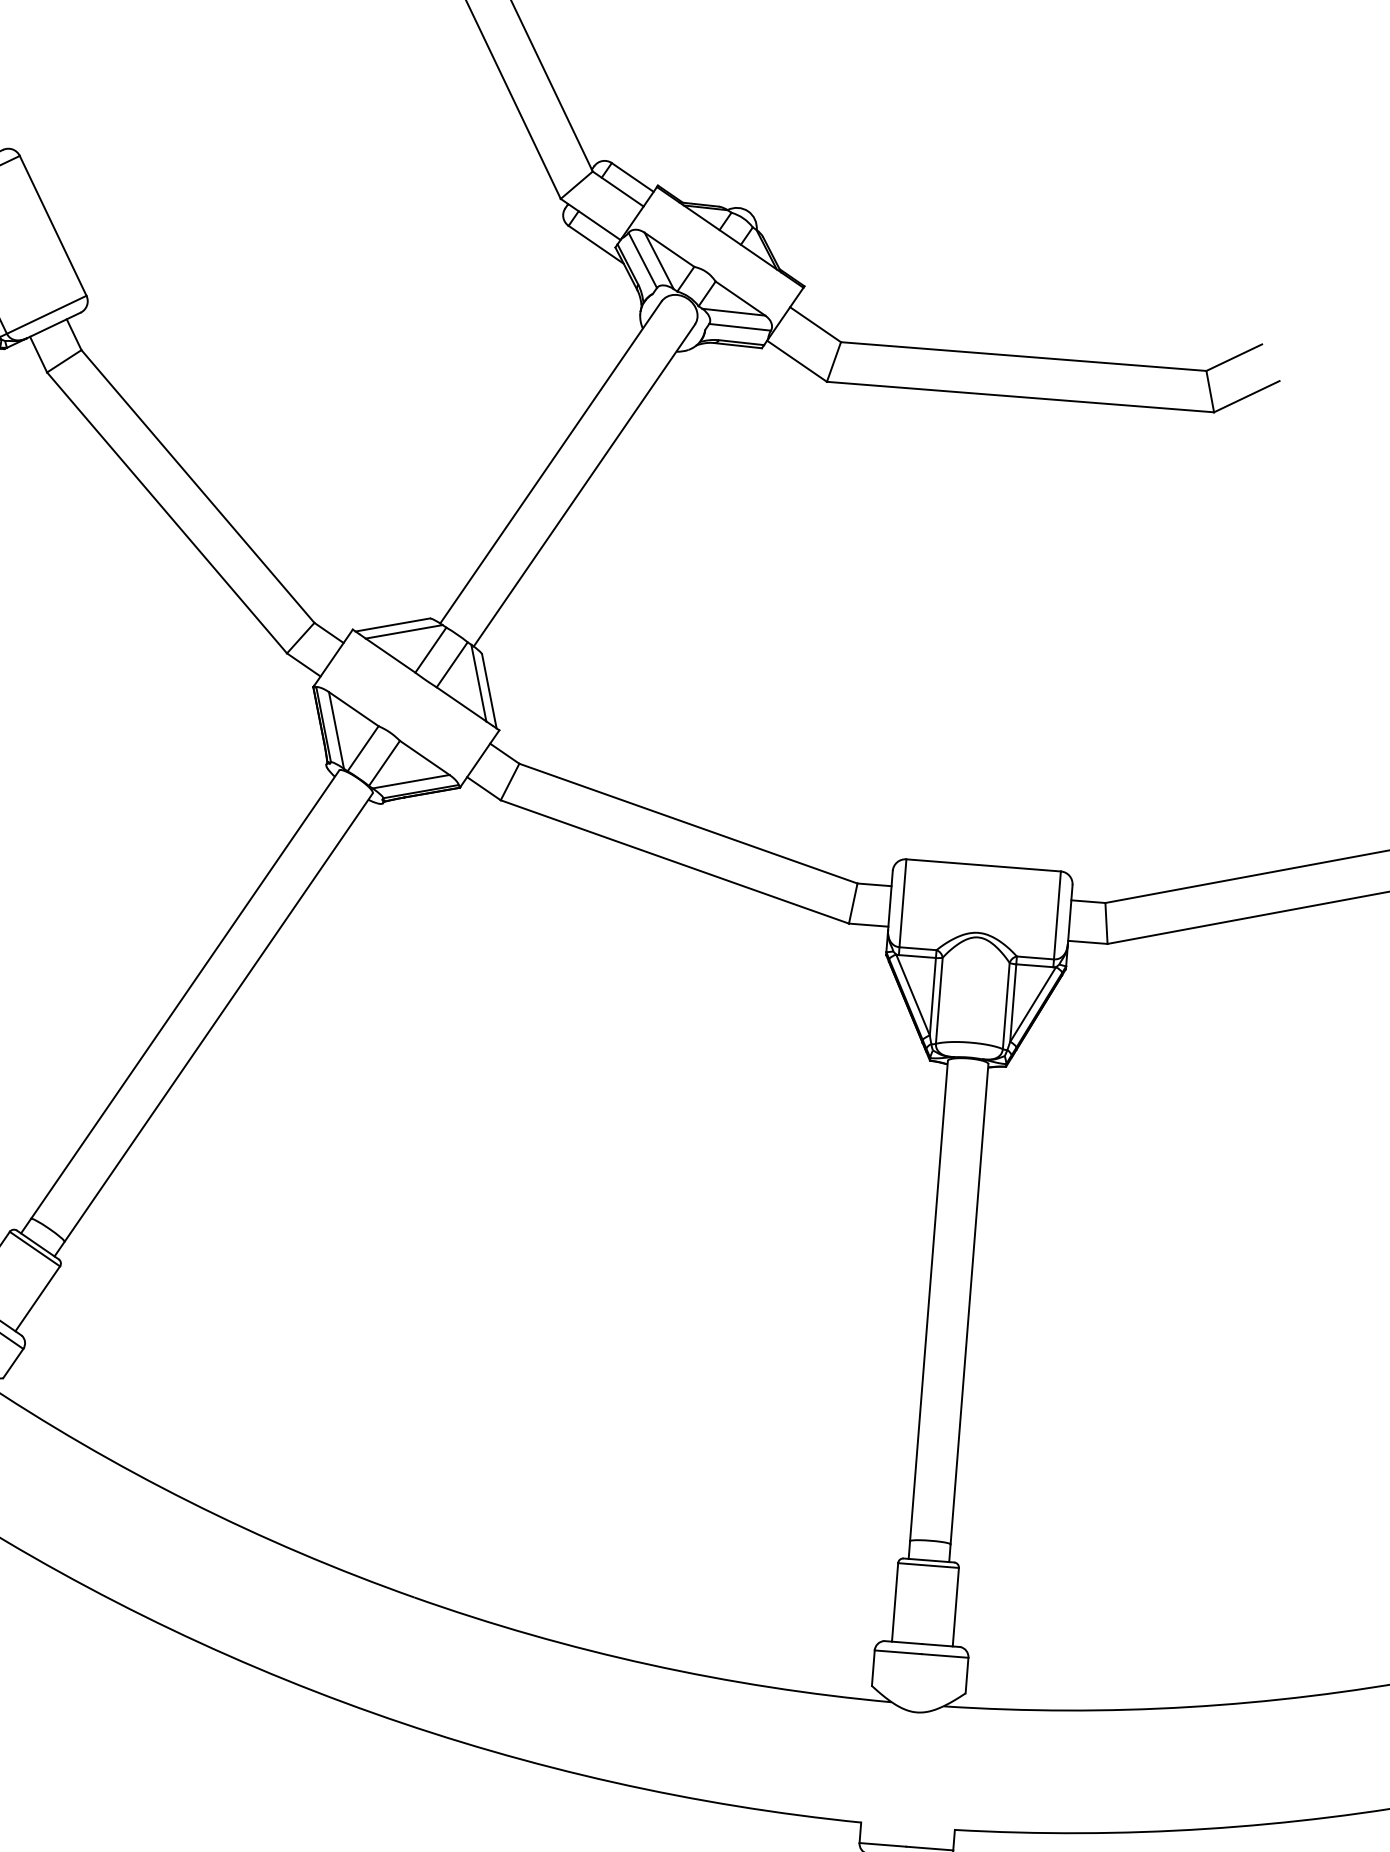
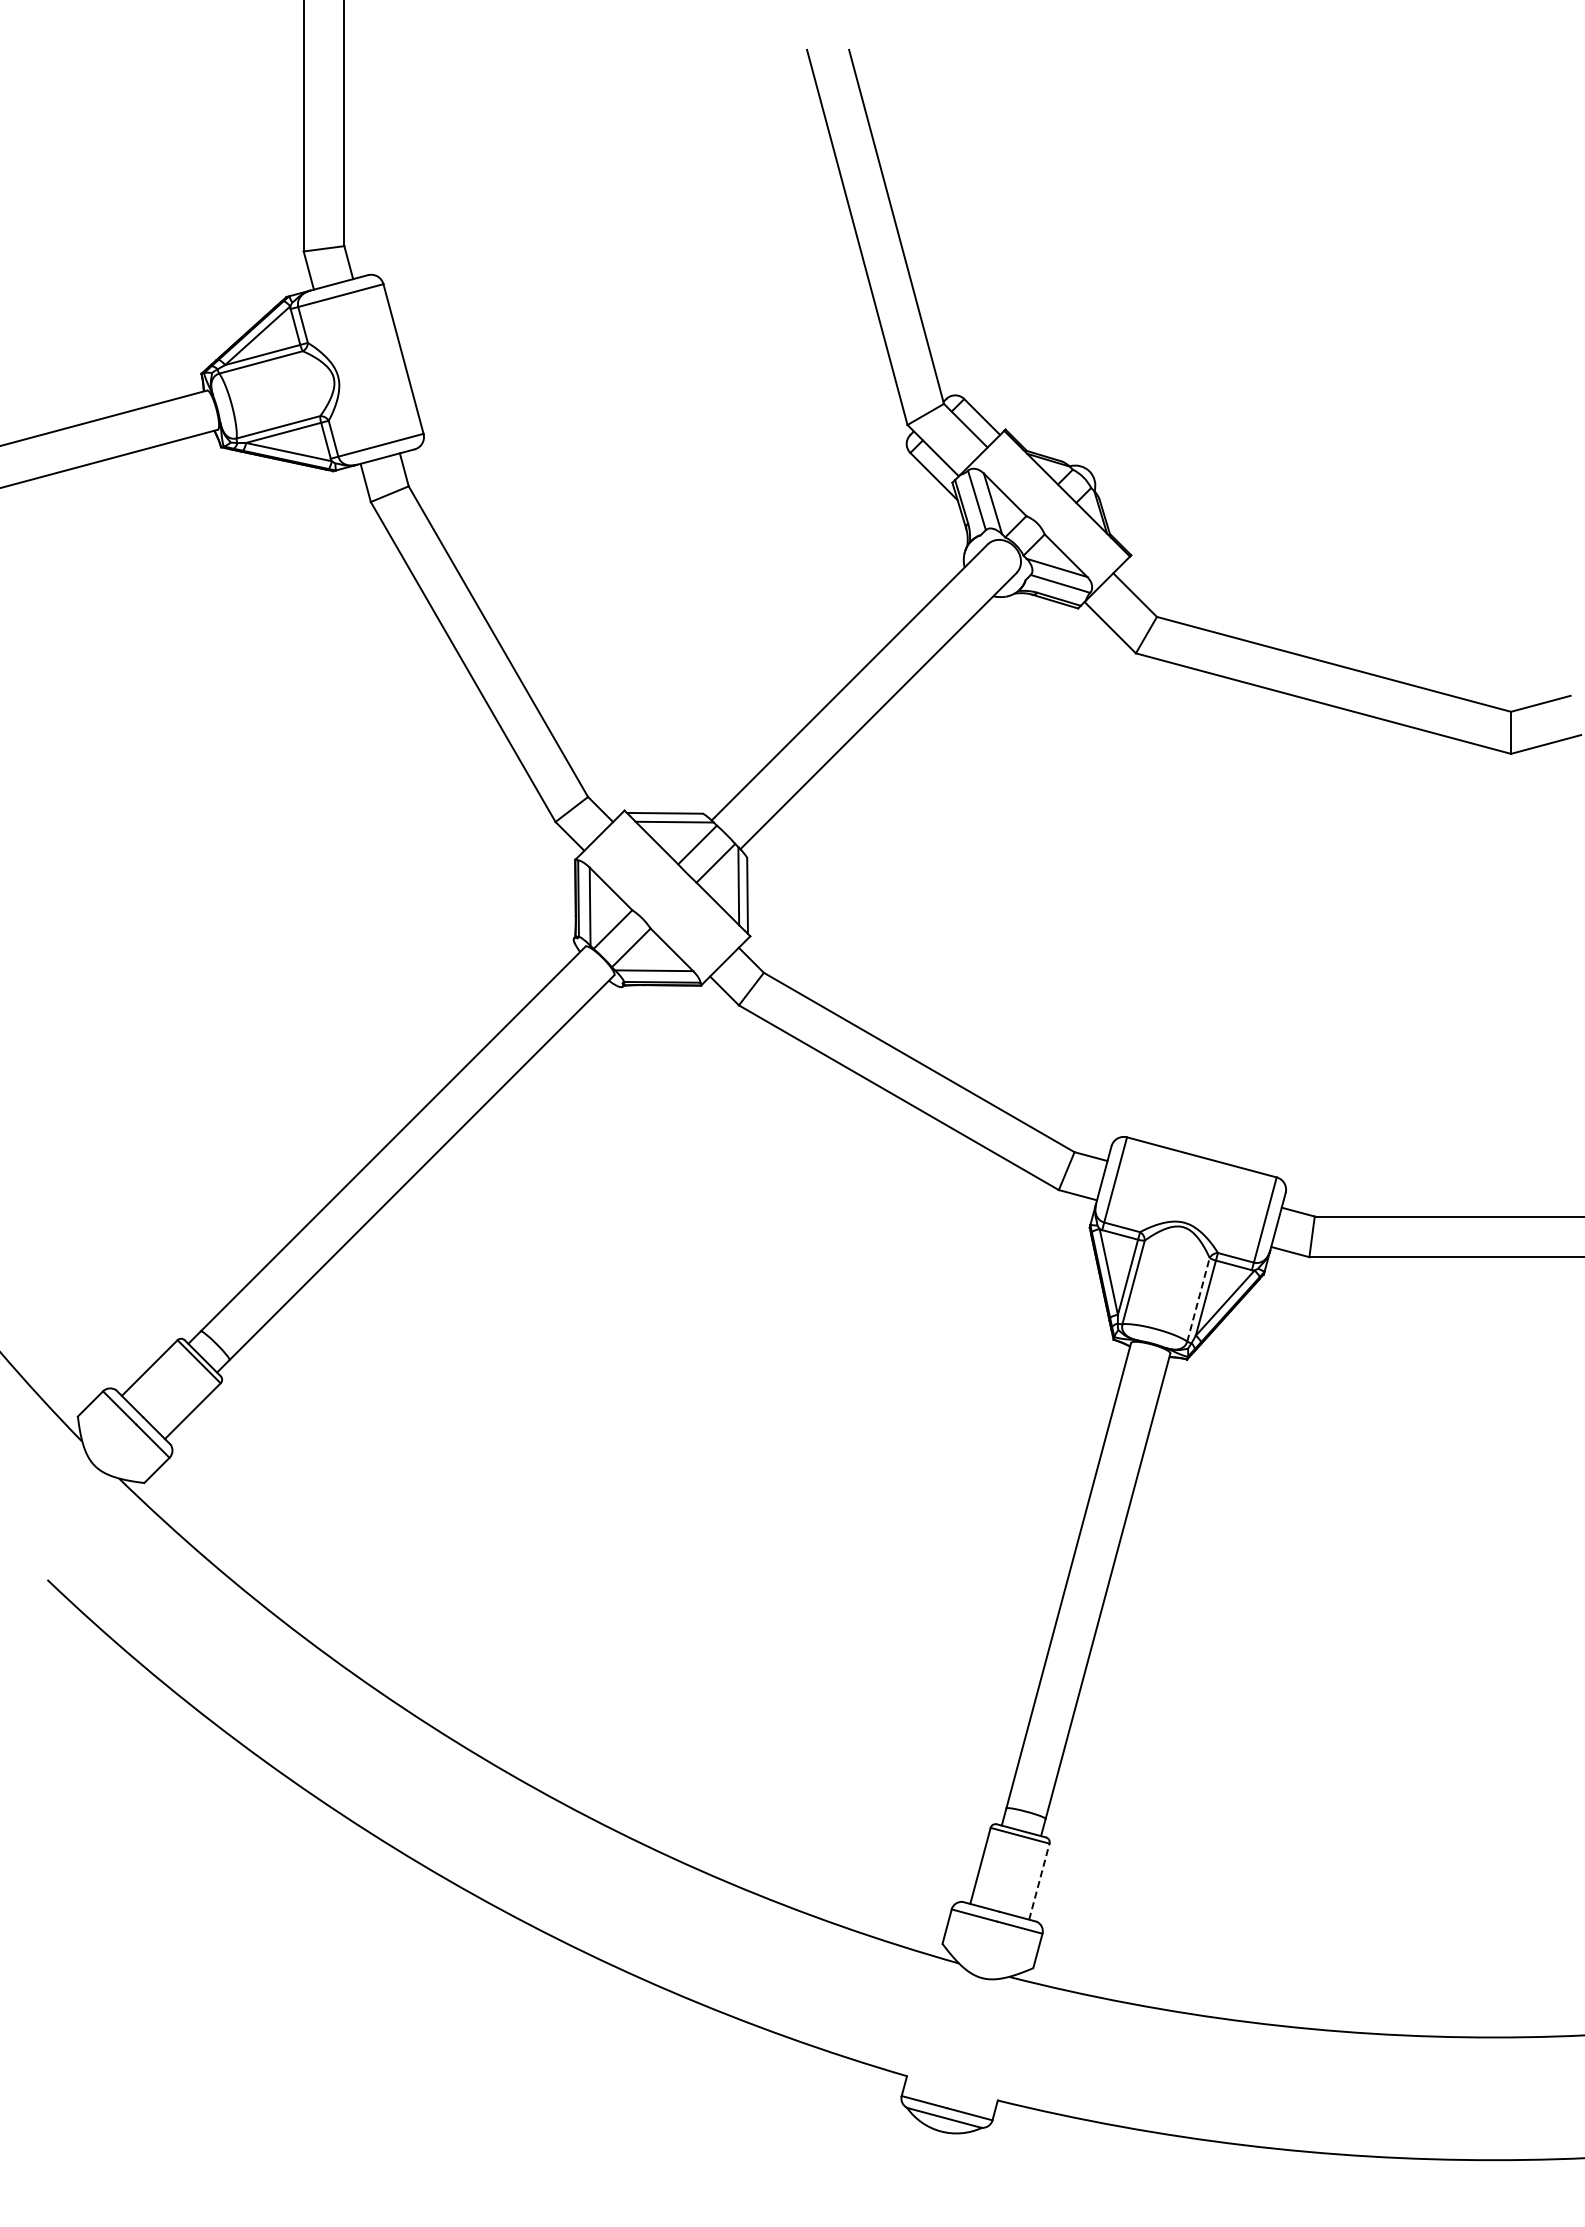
line: (1006, 1005) -> (1198, 1299), solid -> dashed
line: (955, 1606) -> (1039, 1881), solid -> dashed

